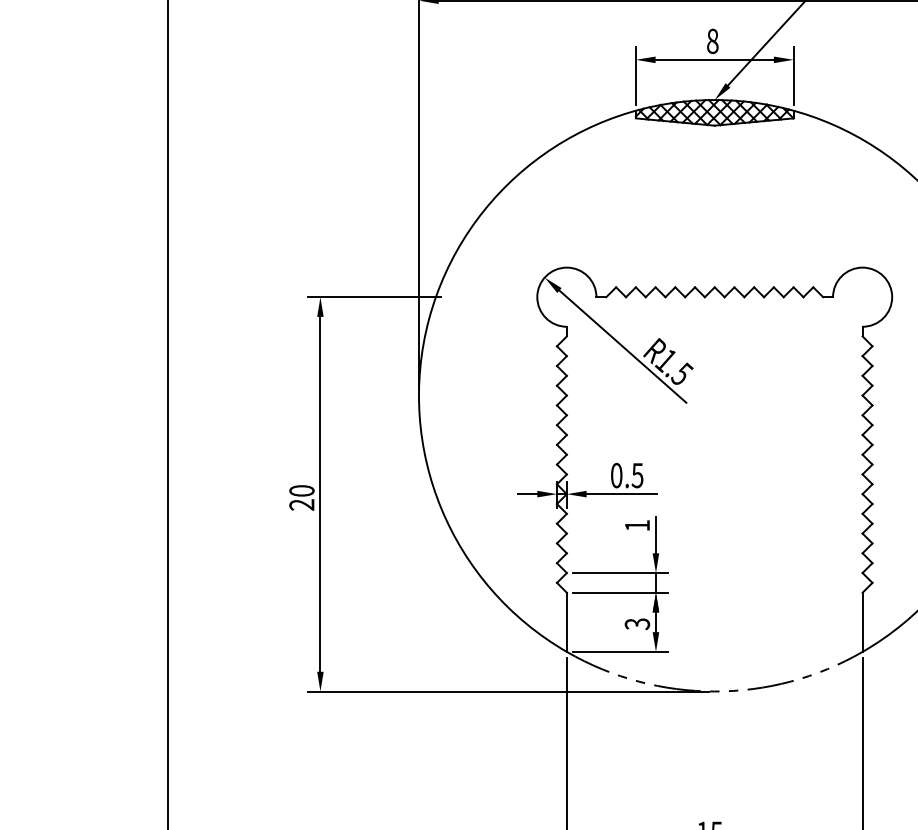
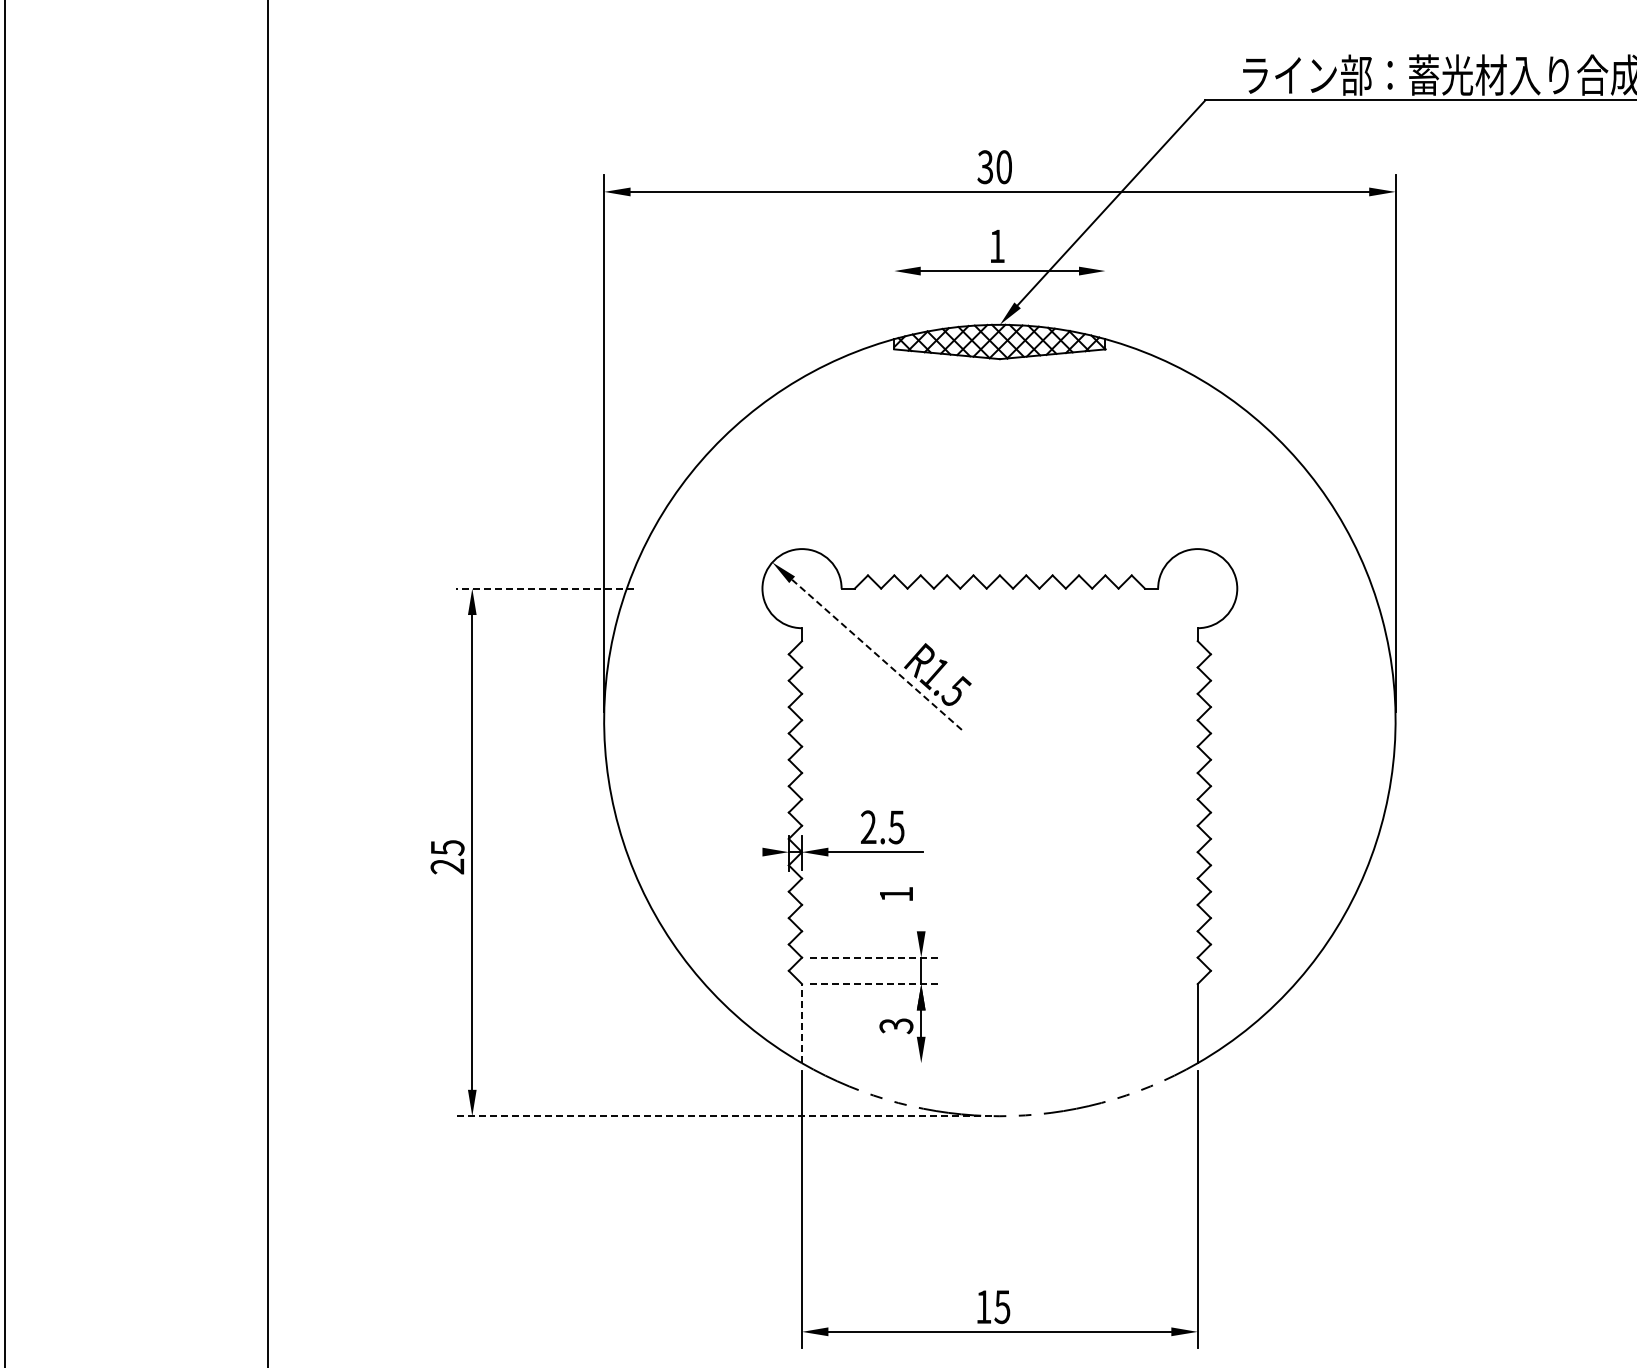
text: (712, 41) -> (997, 246), 8 -> 1
line: (635, 75) -> (894, 292), removed
line: (793, 75) -> (1105, 292), removed
line: (374, 297) -> (544, 588), solid -> dashed
line: (622, 346) -> (876, 654), solid -> dashed
text: (616, 475) -> (868, 827), 0.5 -> 2.5
text: (301, 491) -> (447, 848), 20 -> 25
line: (527, 494) -> (749, 852), removed
line: (656, 534) -> (921, 906), removed
line: (620, 572) -> (873, 957), solid -> dashed
line: (620, 593) -> (873, 984), solid -> dashed
line: (567, 622) -> (802, 1023), solid -> dashed
line: (620, 652) -> (873, 1063), removed
line: (508, 691) -> (723, 1116), solid -> dashed

